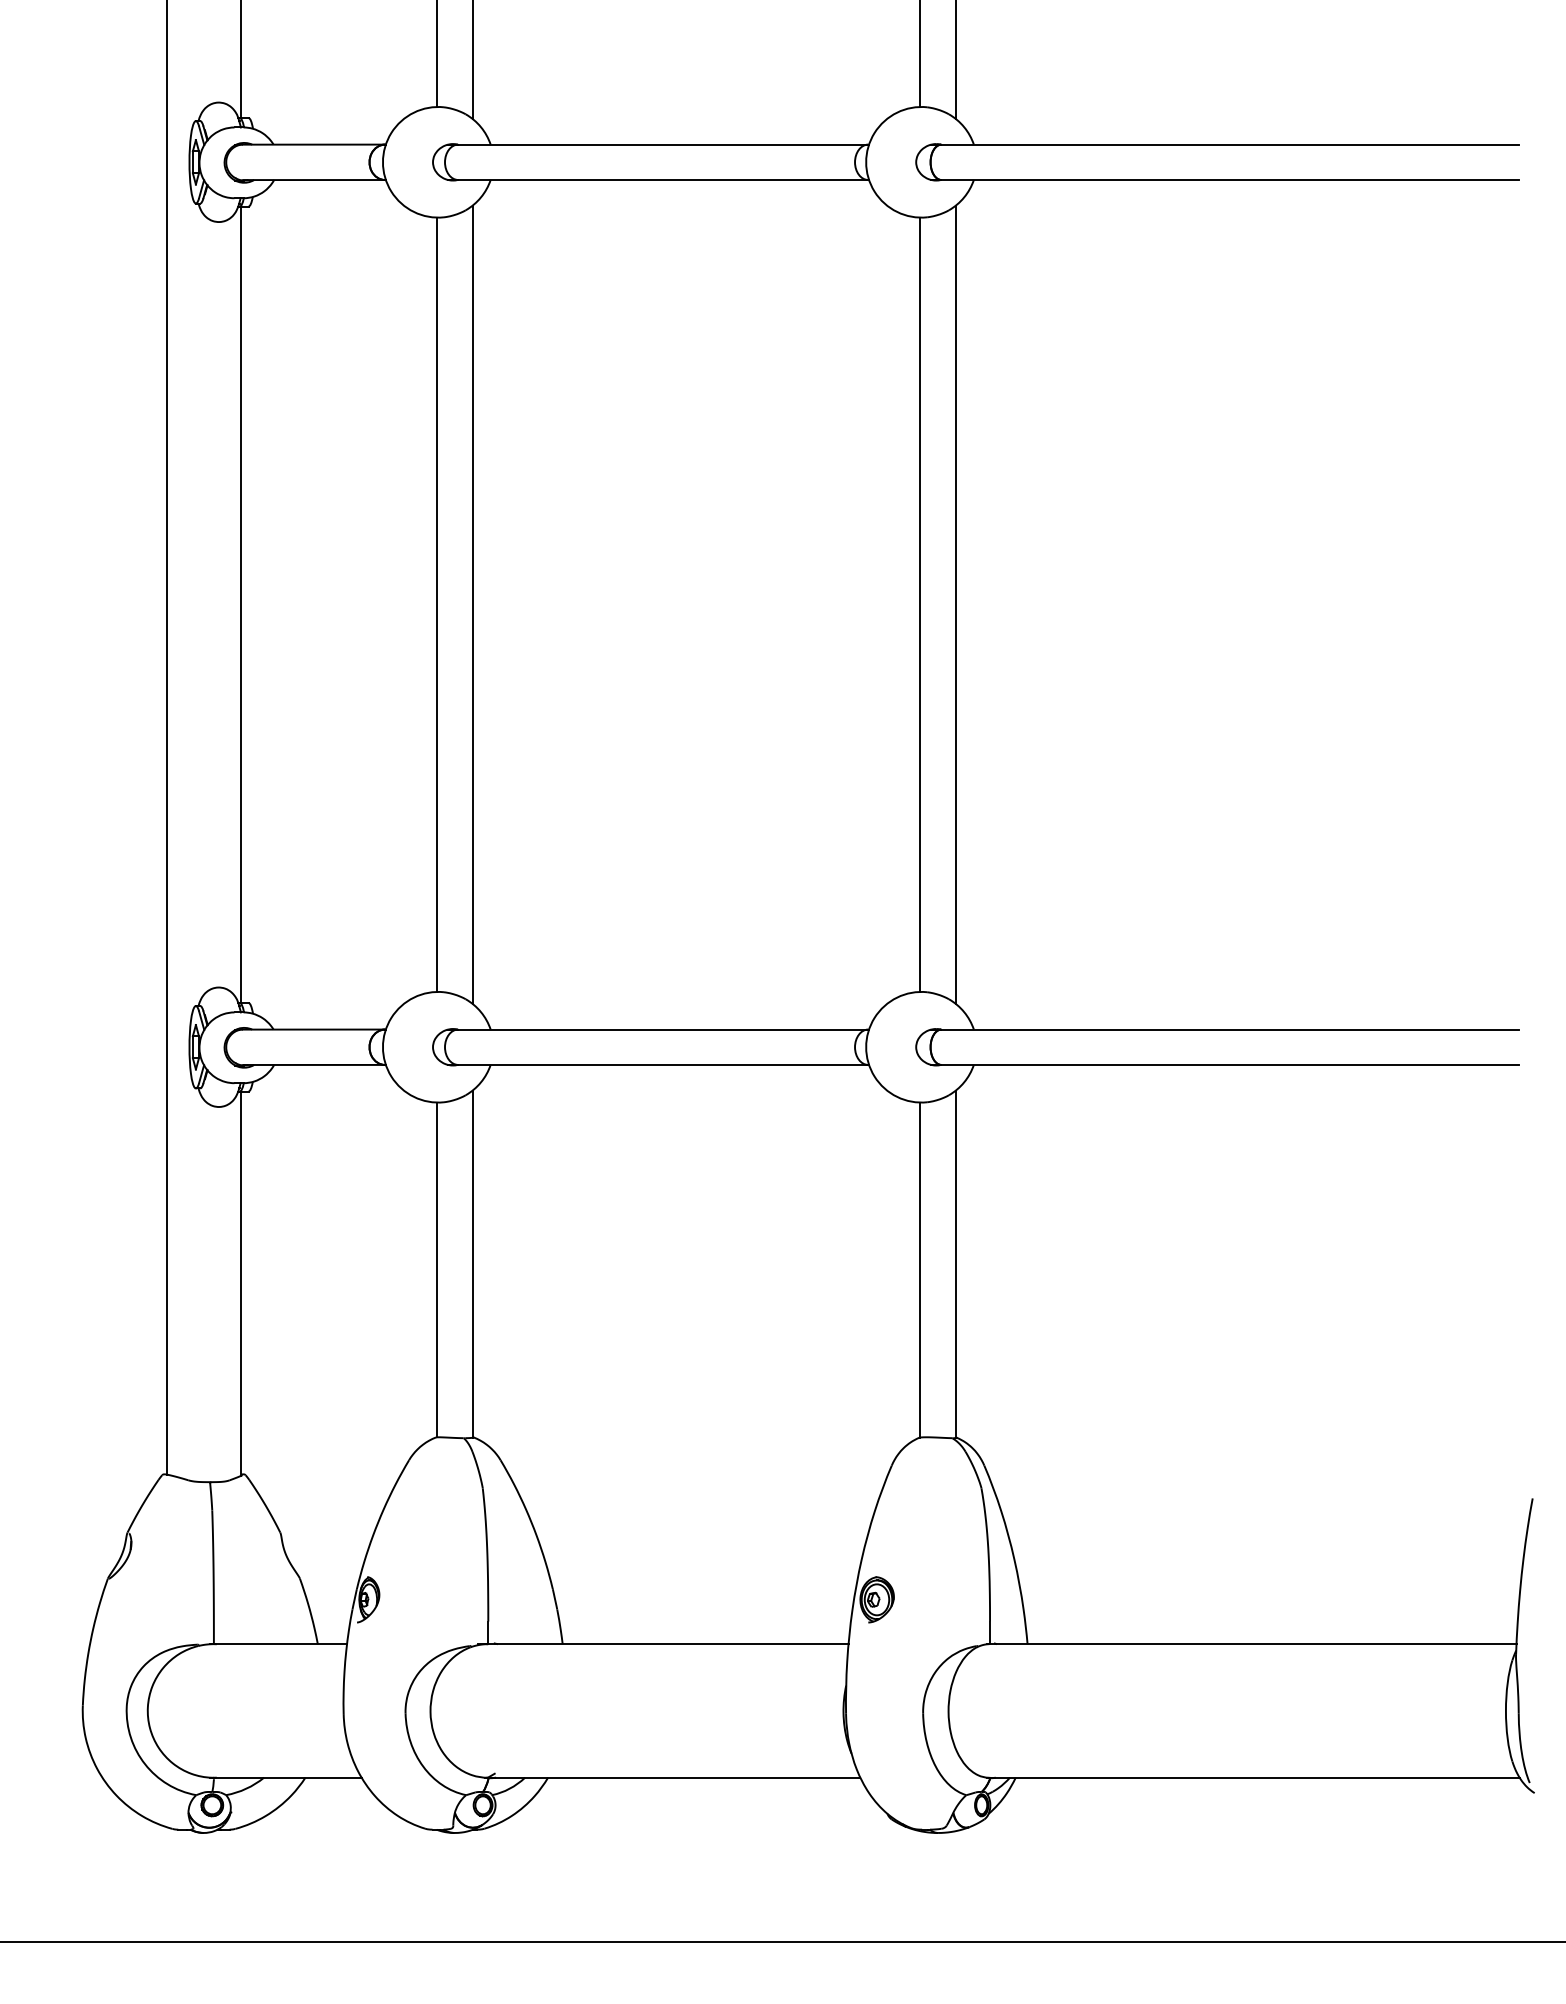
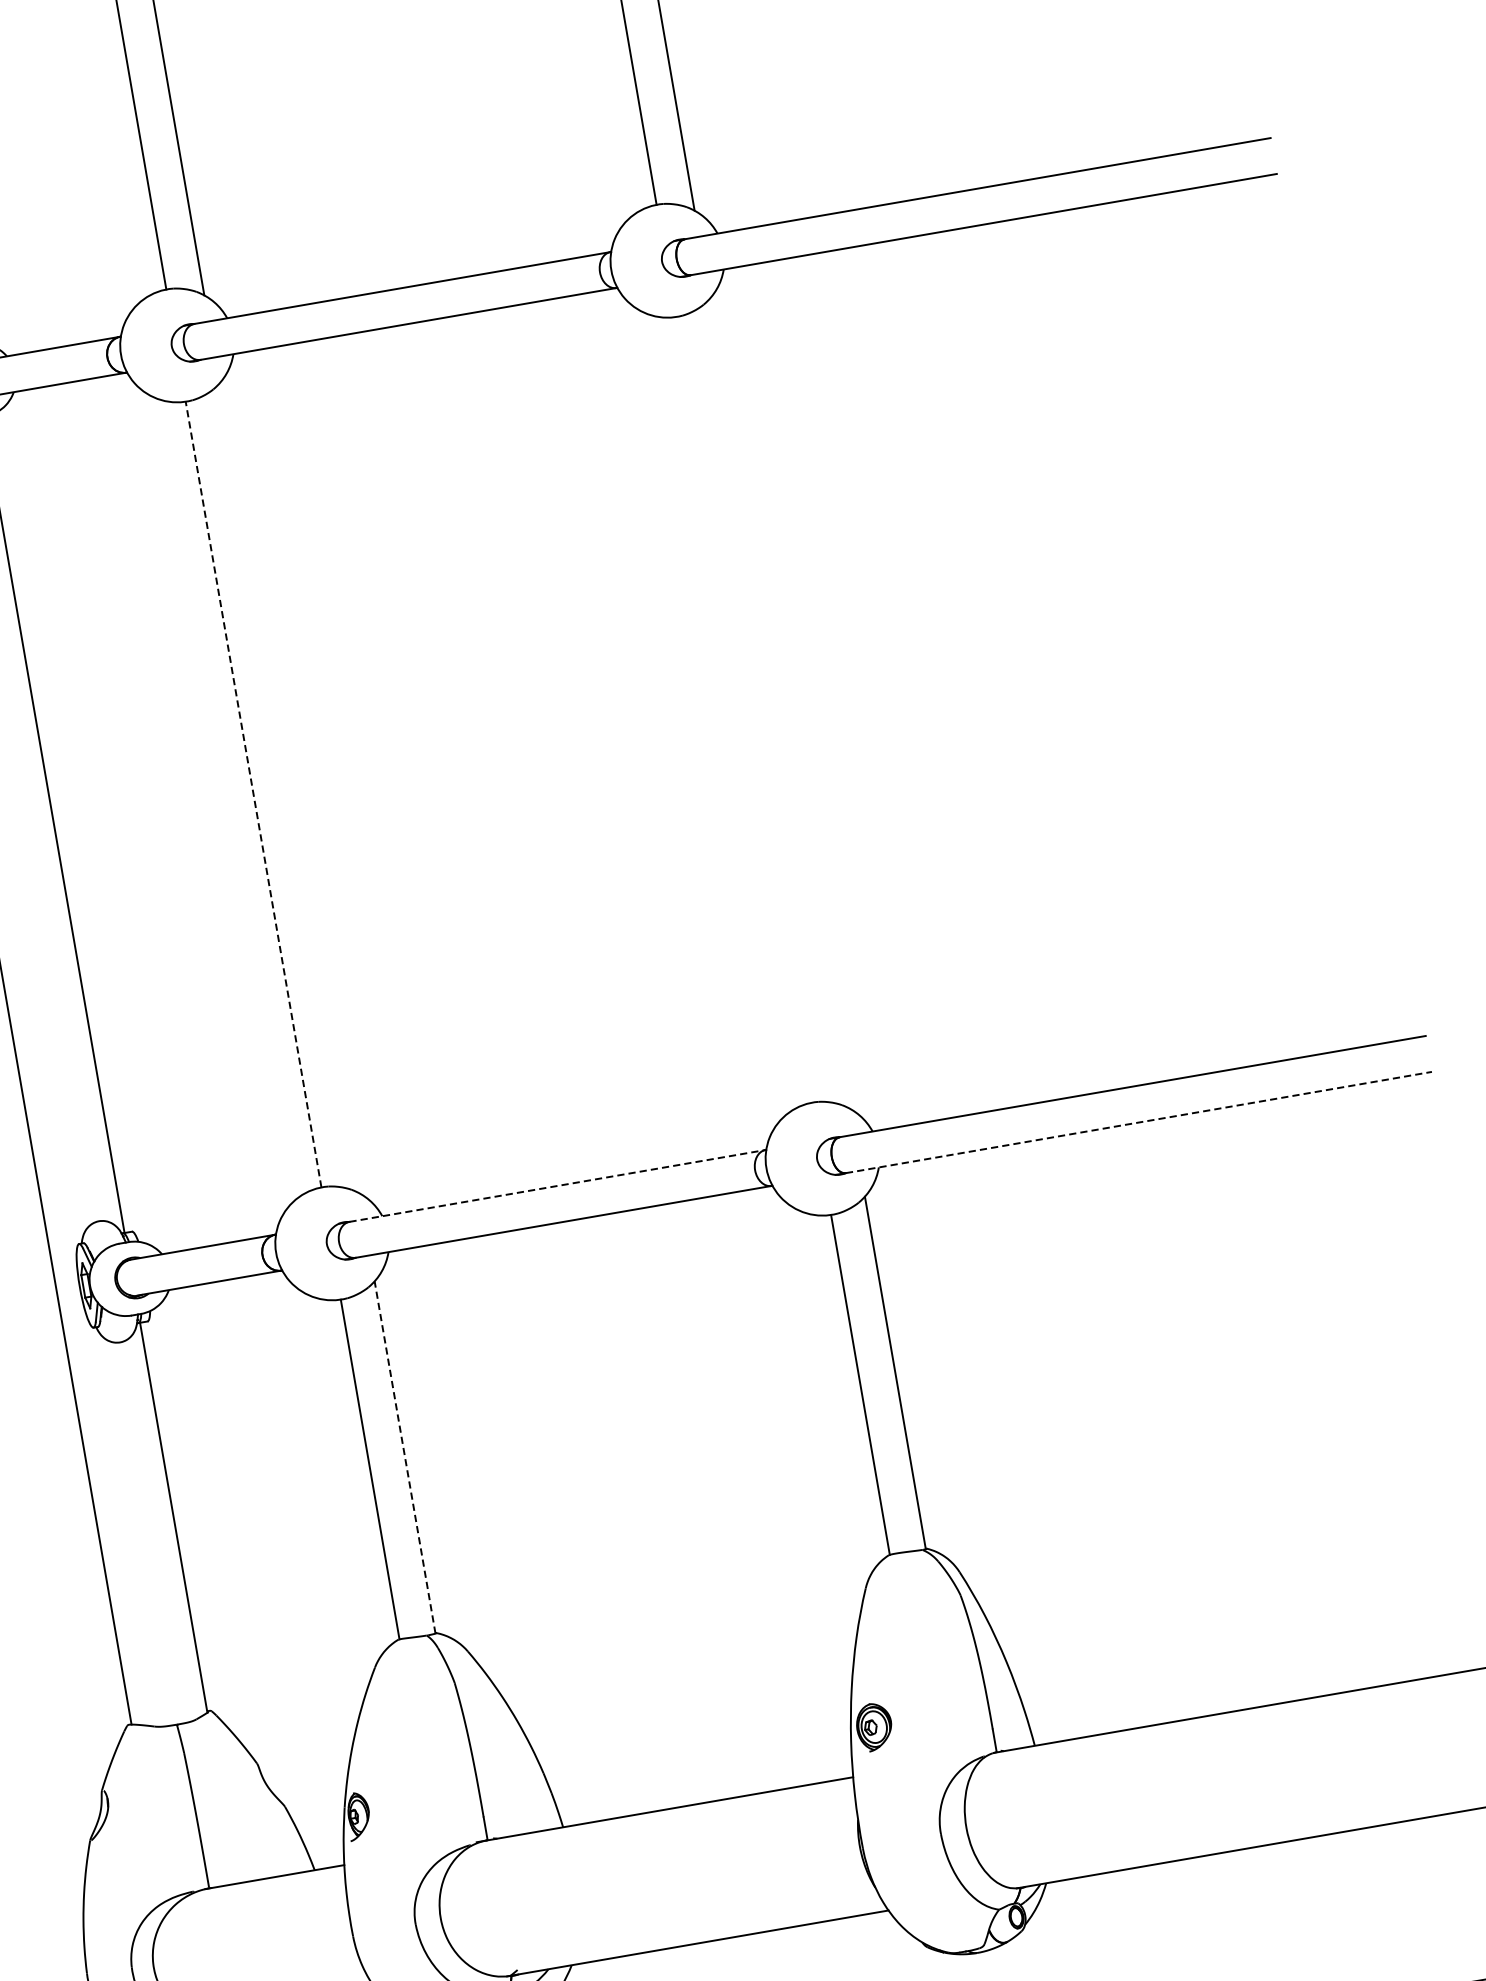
line: (437, 604) -> (253, 794), solid -> dashed
line: (472, 604) -> (289, 788), removed
line: (920, 604) -> (743, 709), removed
line: (955, 604) -> (779, 703), removed
line: (663, 1029) -> (557, 1185), solid -> dashed
line: (1230, 1064) -> (1139, 1122), solid -> dashed
line: (472, 1264) -> (405, 1457), solid -> dashed

